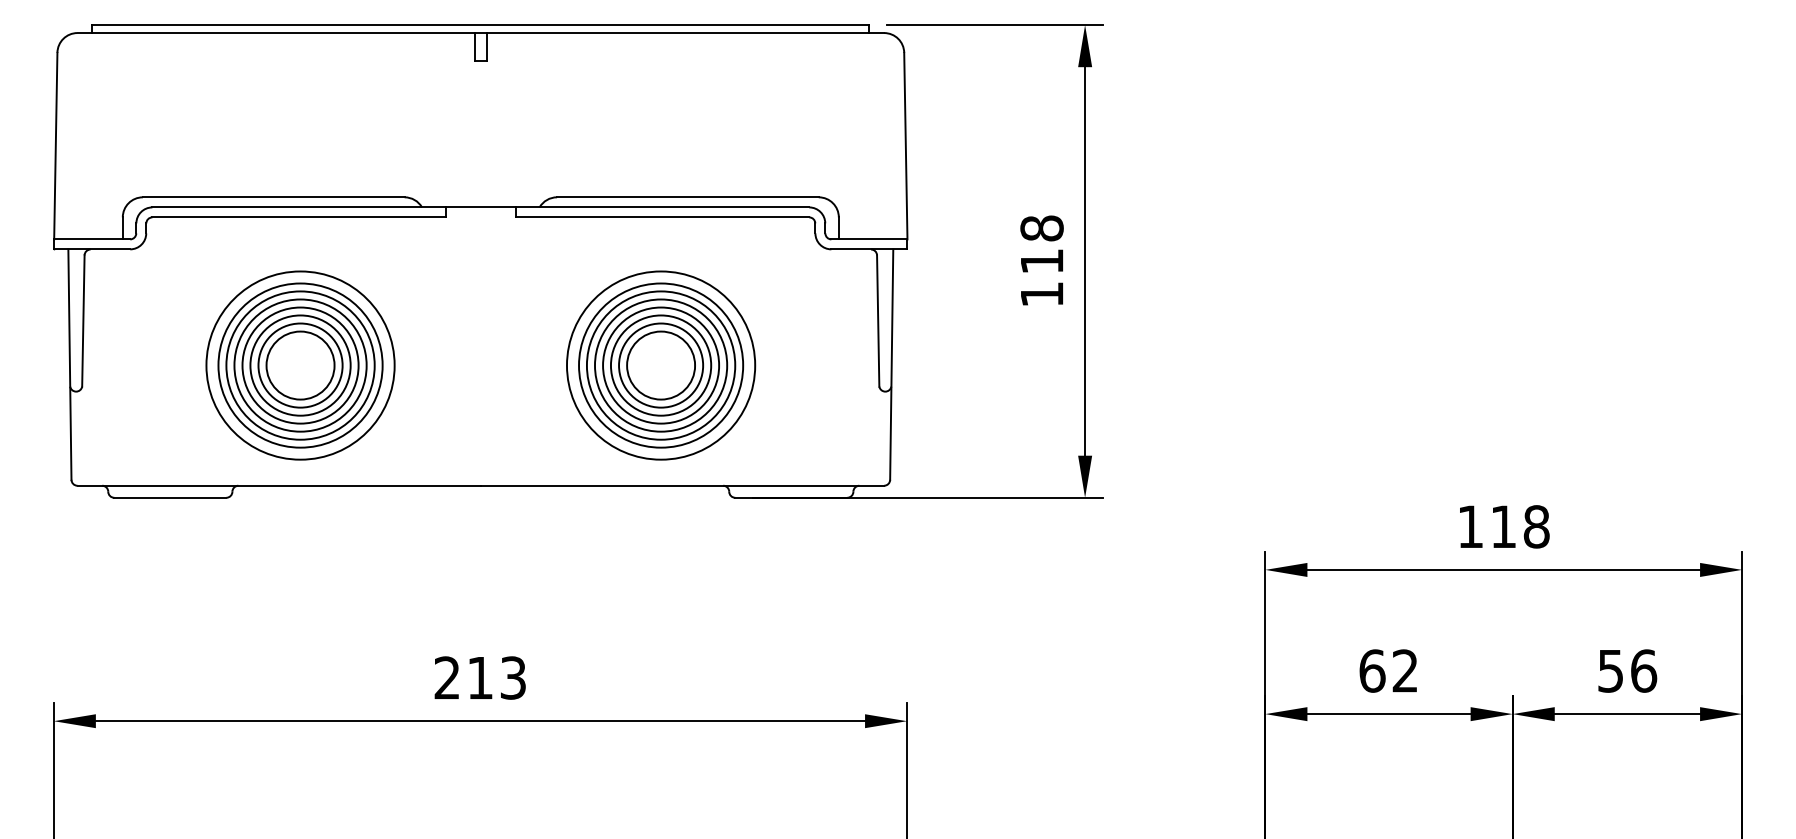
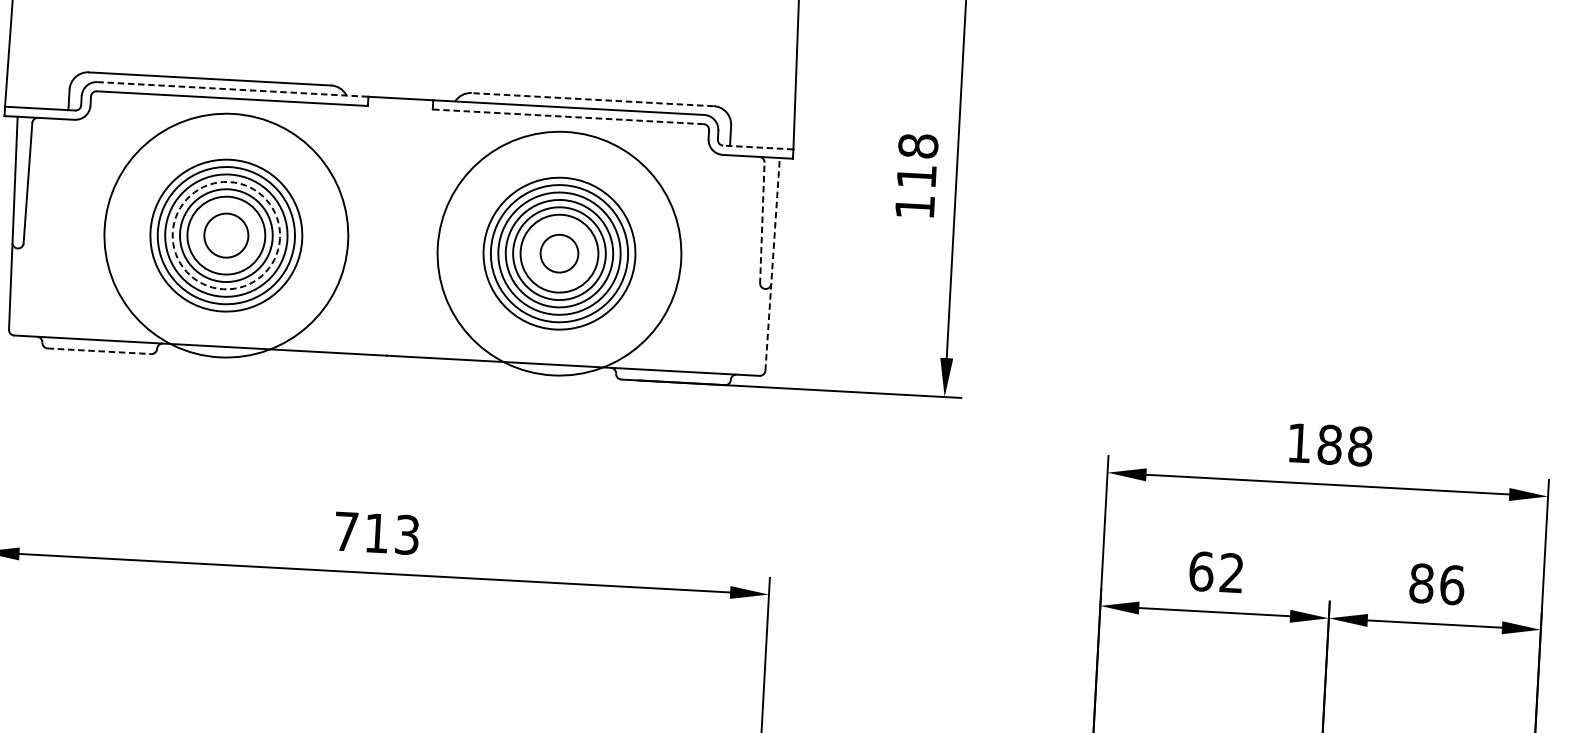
line: (687, 197) -> (592, 99), solid -> dashed
line: (299, 207) -> (233, 89), solid -> dashed
line: (662, 217) -> (568, 116), solid -> dashed
line: (868, 239) -> (757, 147), solid -> dashed
line: (878, 321) -> (762, 223), solid -> dashed
line: (891, 364) -> (772, 264), solid -> dashed
circle: (300, 365) -> (226, 235), size x0.7
circle: (300, 365) -> (226, 235), size x1.4
circle: (300, 365) -> (226, 235), solid -> dashed
circle: (661, 365) -> (559, 253), size x0.6
circle: (661, 365) -> (559, 253), size x1.4
line: (170, 497) -> (99, 351), solid -> dashed
text: (1503, 526) -> (1329, 444), 118 -> 188
text: (1610, 670) -> (1421, 582), 56 -> 86
text: (446, 677) -> (345, 531), 213 -> 713

